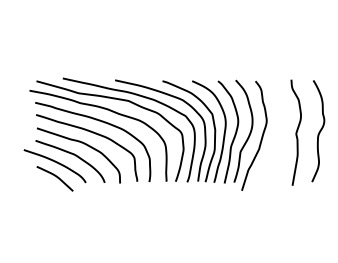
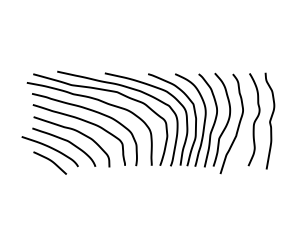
curve: (318, 132) -> (254, 120), moved

